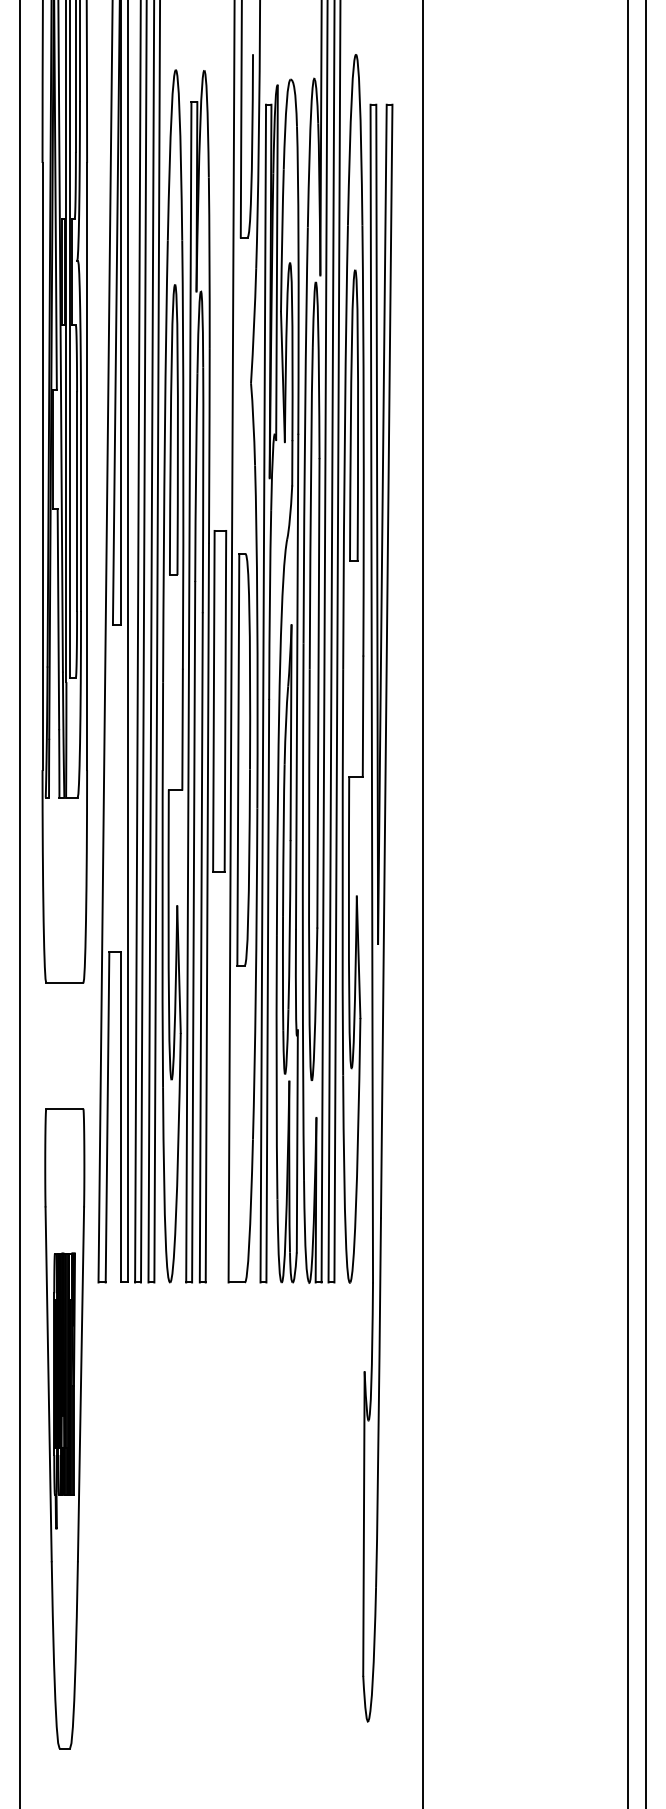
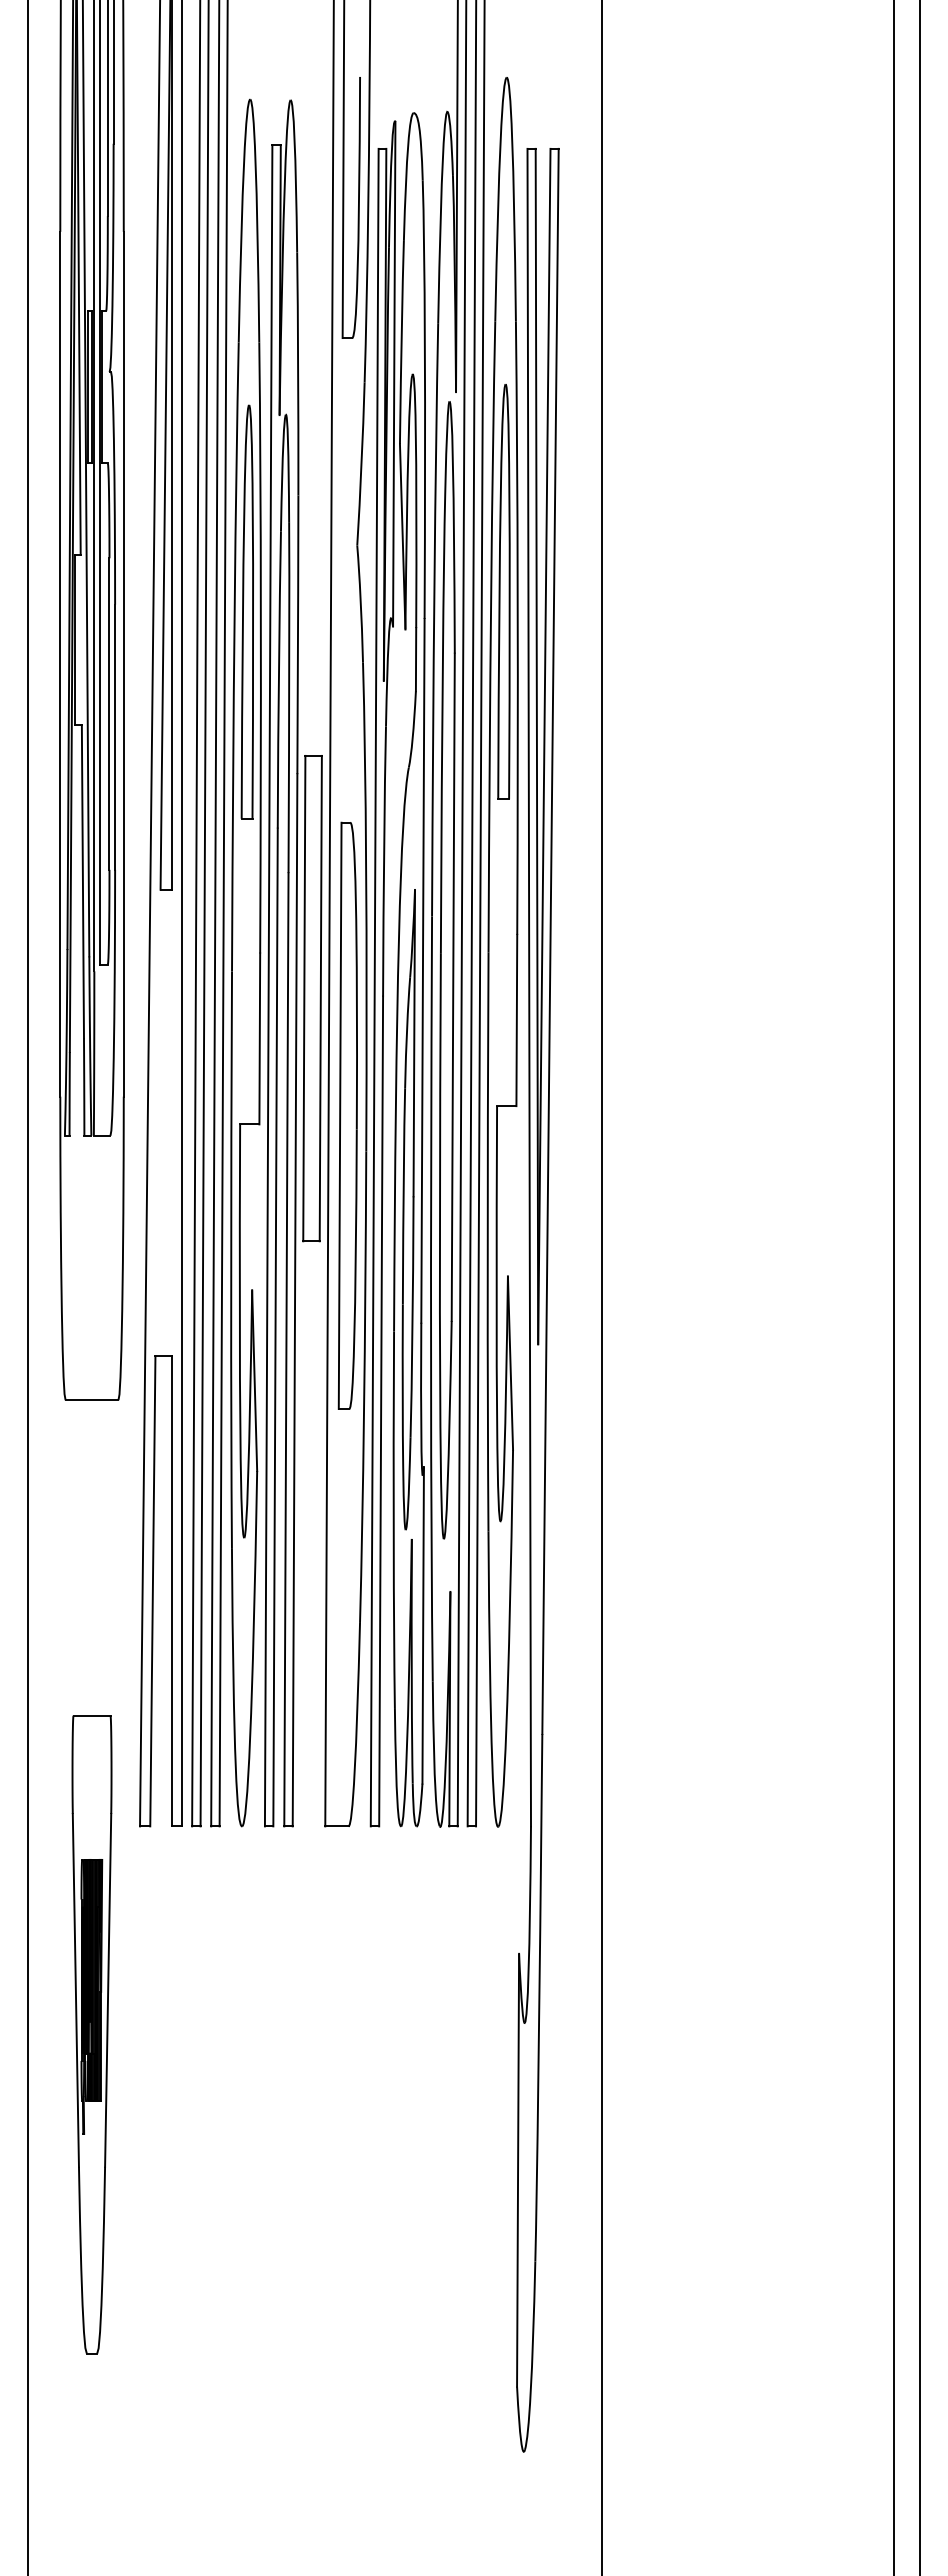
part: (243, 759) -> (347, 1115), moved
part: (64, 1428) -> (91, 2034), size x0.7

